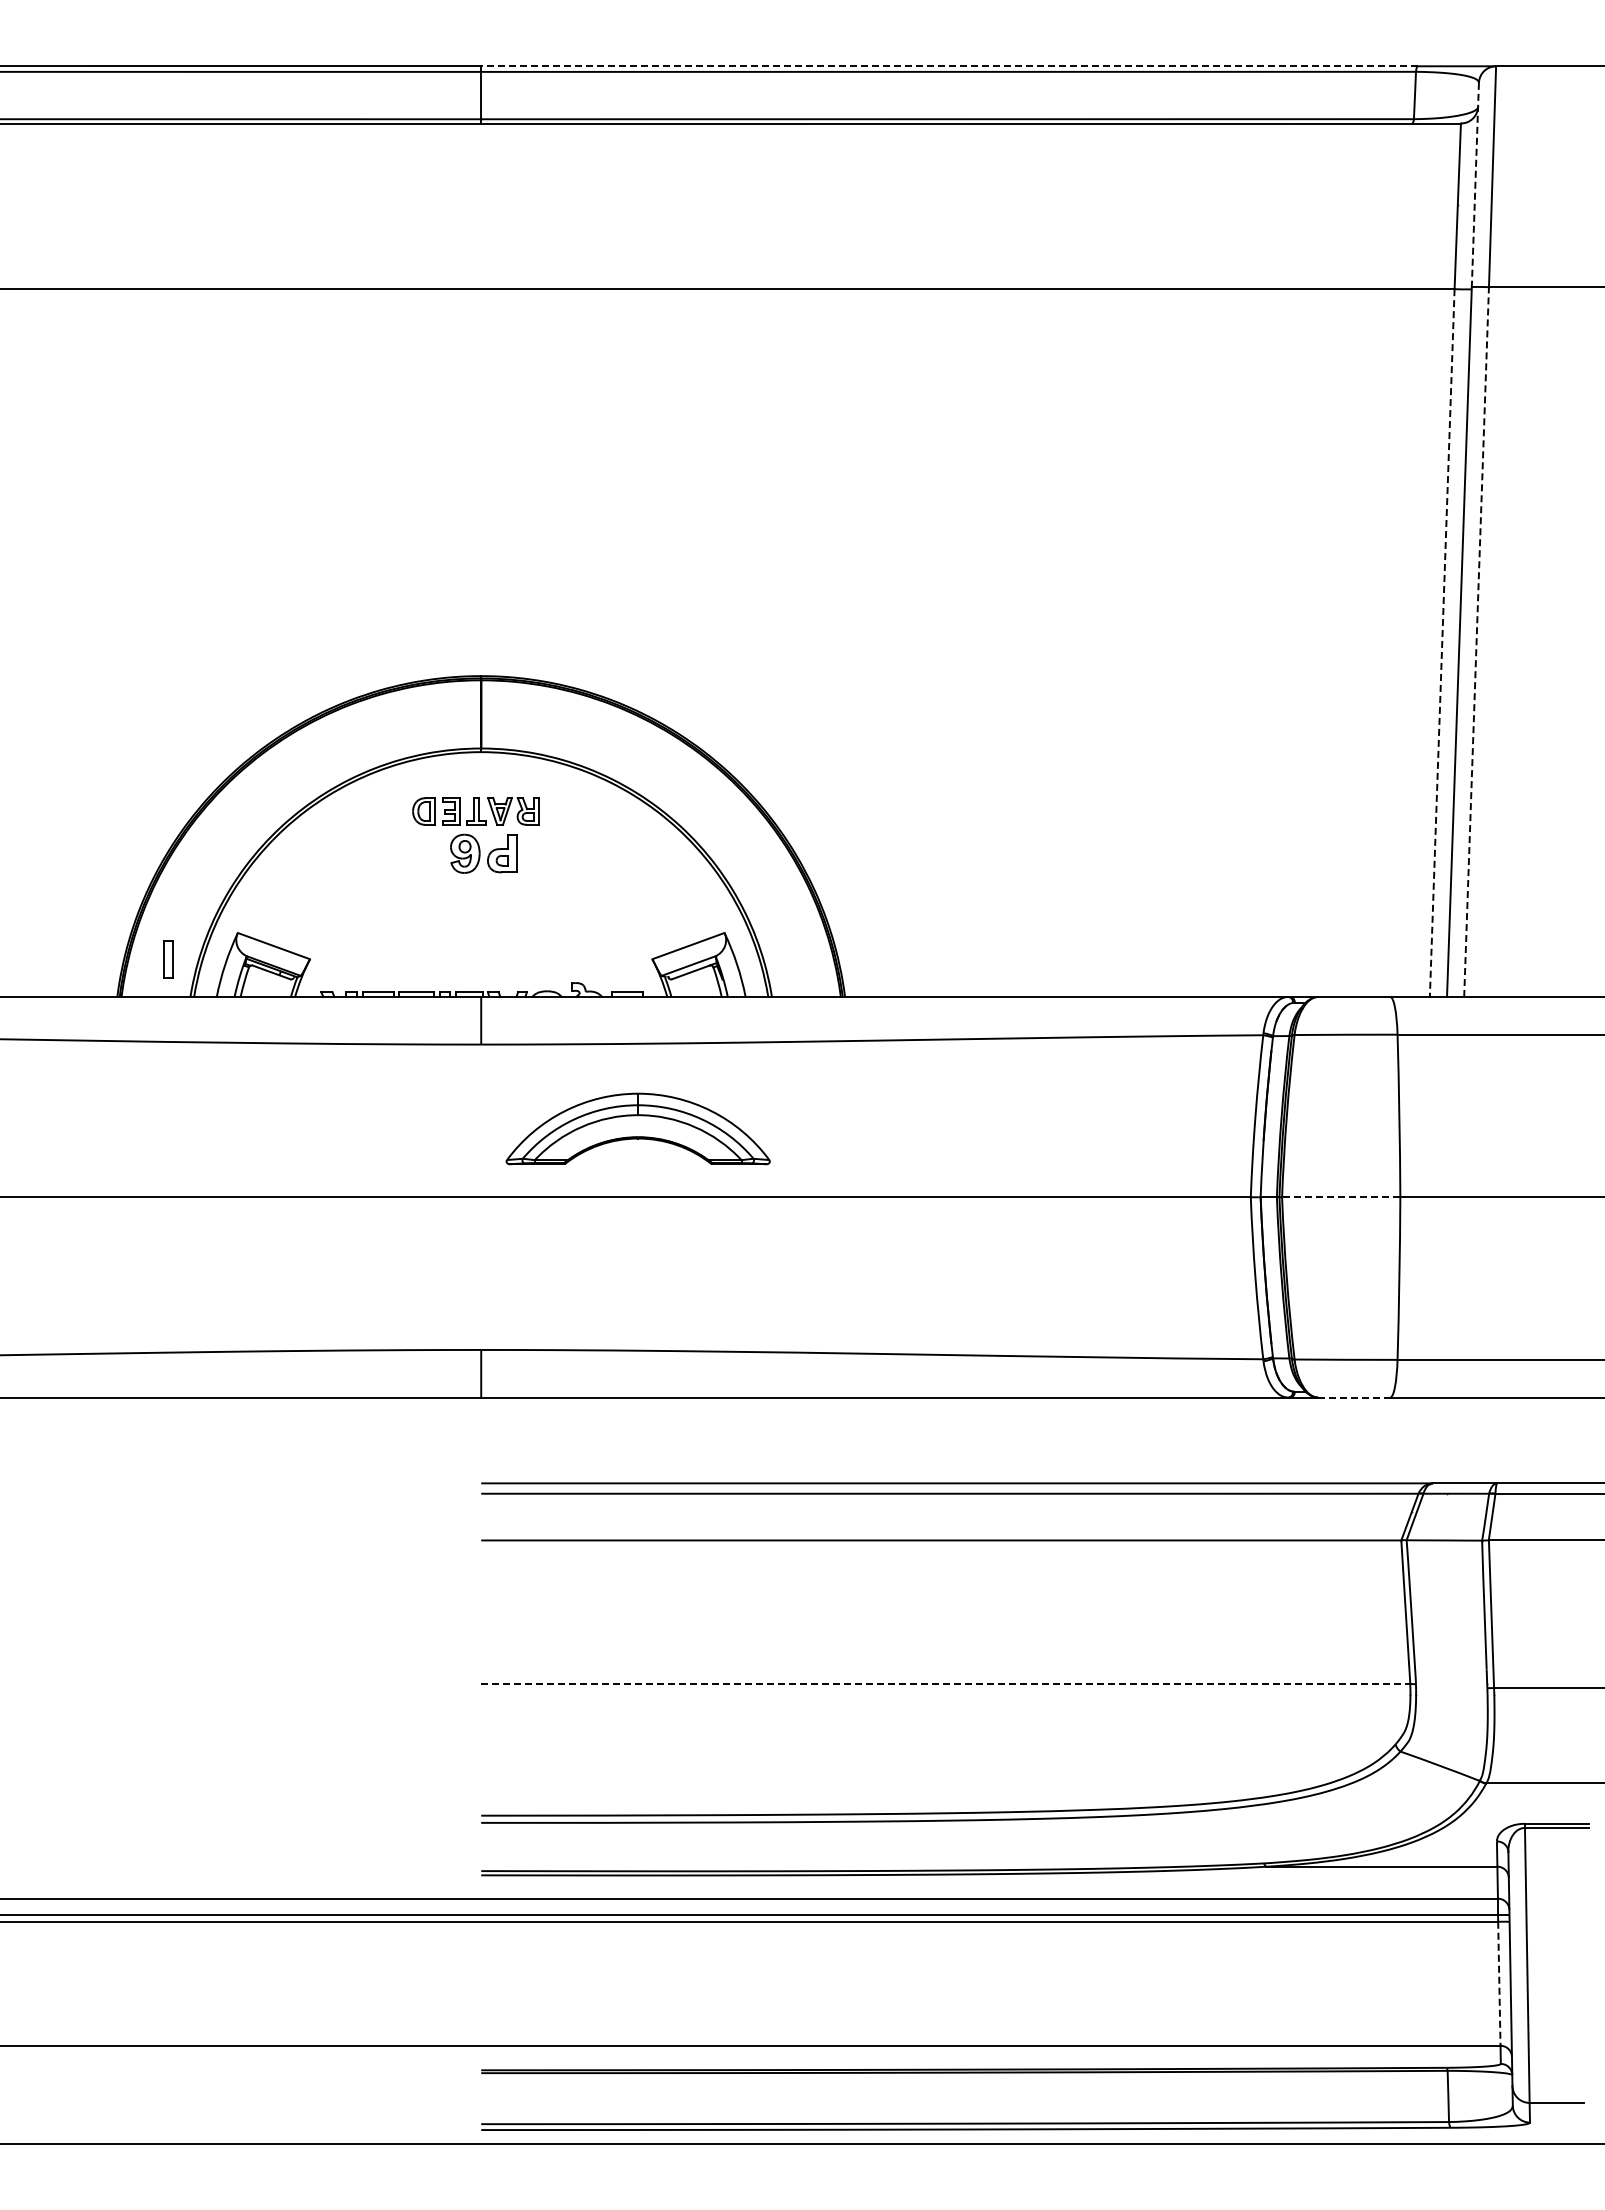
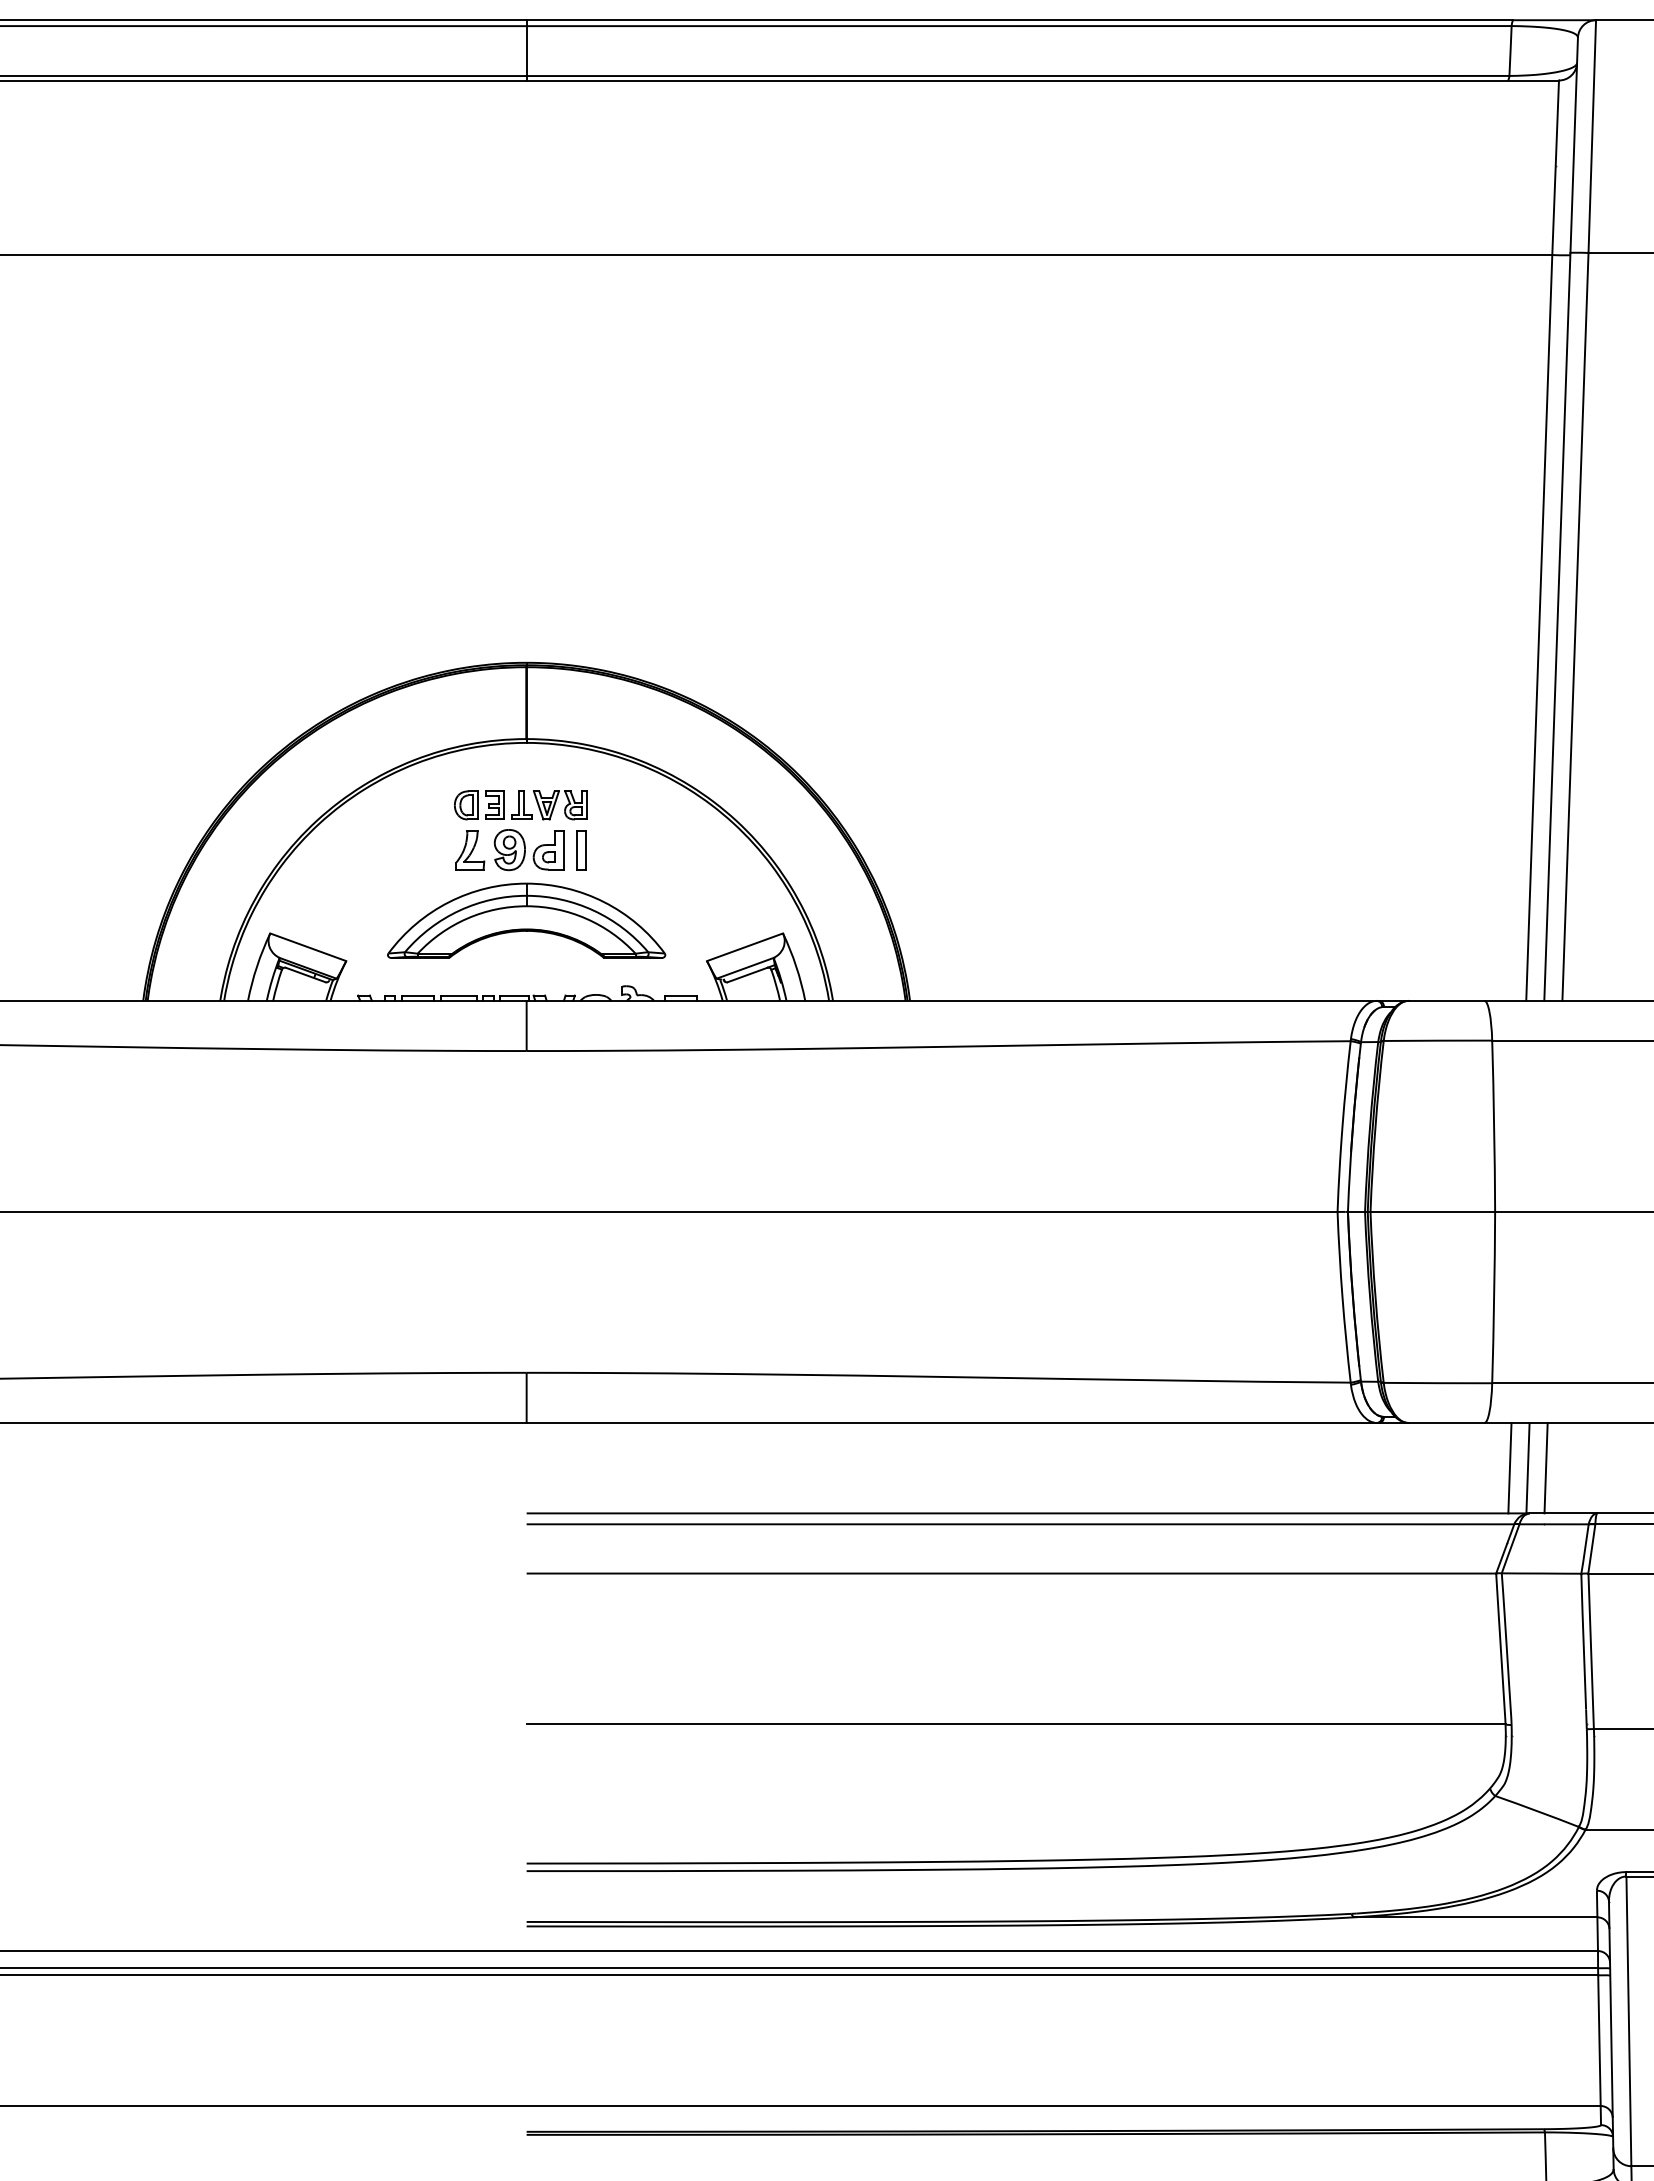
line: (948, 66) -> (1019, 20), dashed -> solid
line: (1475, 185) -> (1574, 145), dashed -> solid
line: (1476, 641) -> (1575, 626), dashed -> solid
line: (1442, 643) -> (1539, 628), dashed -> solid
part: (427, 853) -> (470, 849), added
part: (168, 959) -> (581, 849), moved
part: (637, 1128) -> (525, 920), moved
line: (1340, 1197) -> (1432, 1212), dashed -> solid
line: (1354, 1397) -> (1446, 1422), dashed -> solid
line: (1413, 1440) -> (1508, 1468), added
line: (1431, 1440) -> (1527, 1468), added
line: (1448, 1440) -> (1545, 1468), added
line: (945, 1683) -> (1015, 1724), dashed -> solid
line: (1499, 1984) -> (1599, 2041), dashed -> solid

